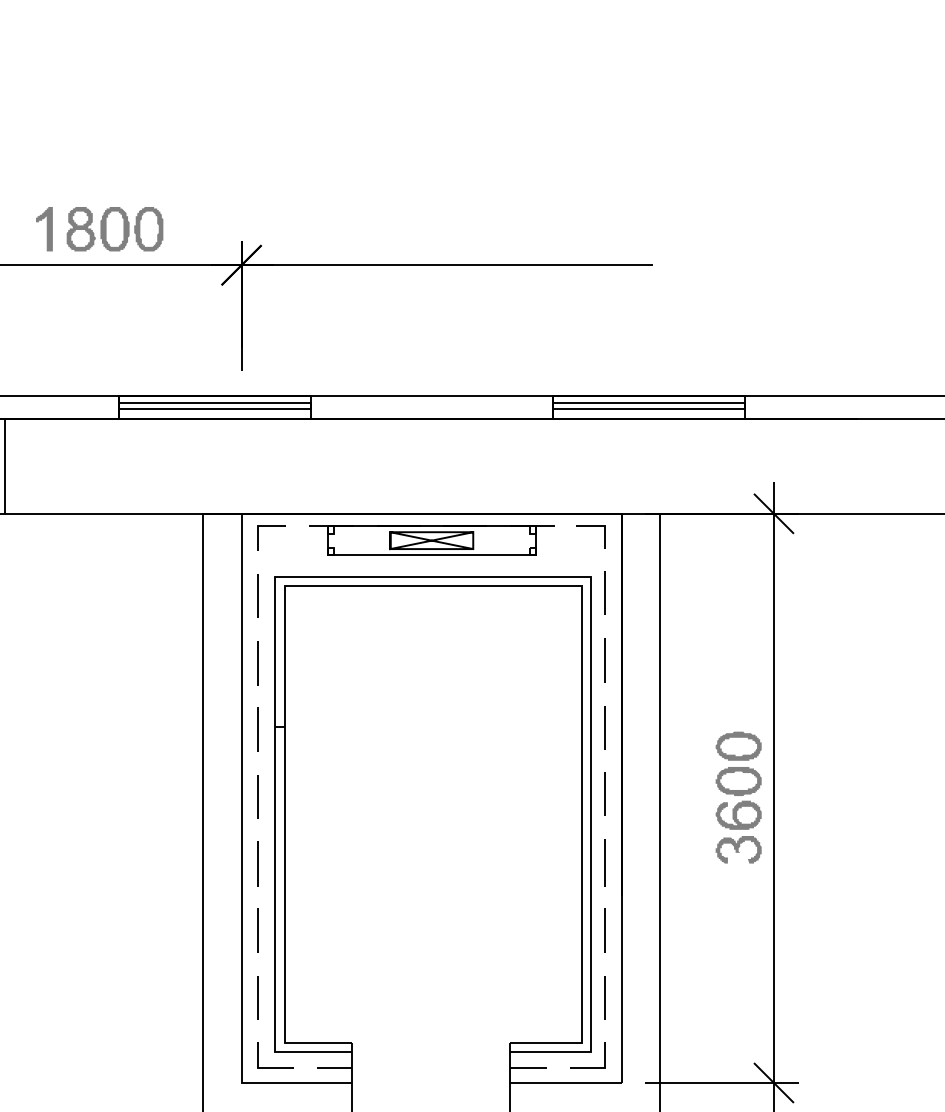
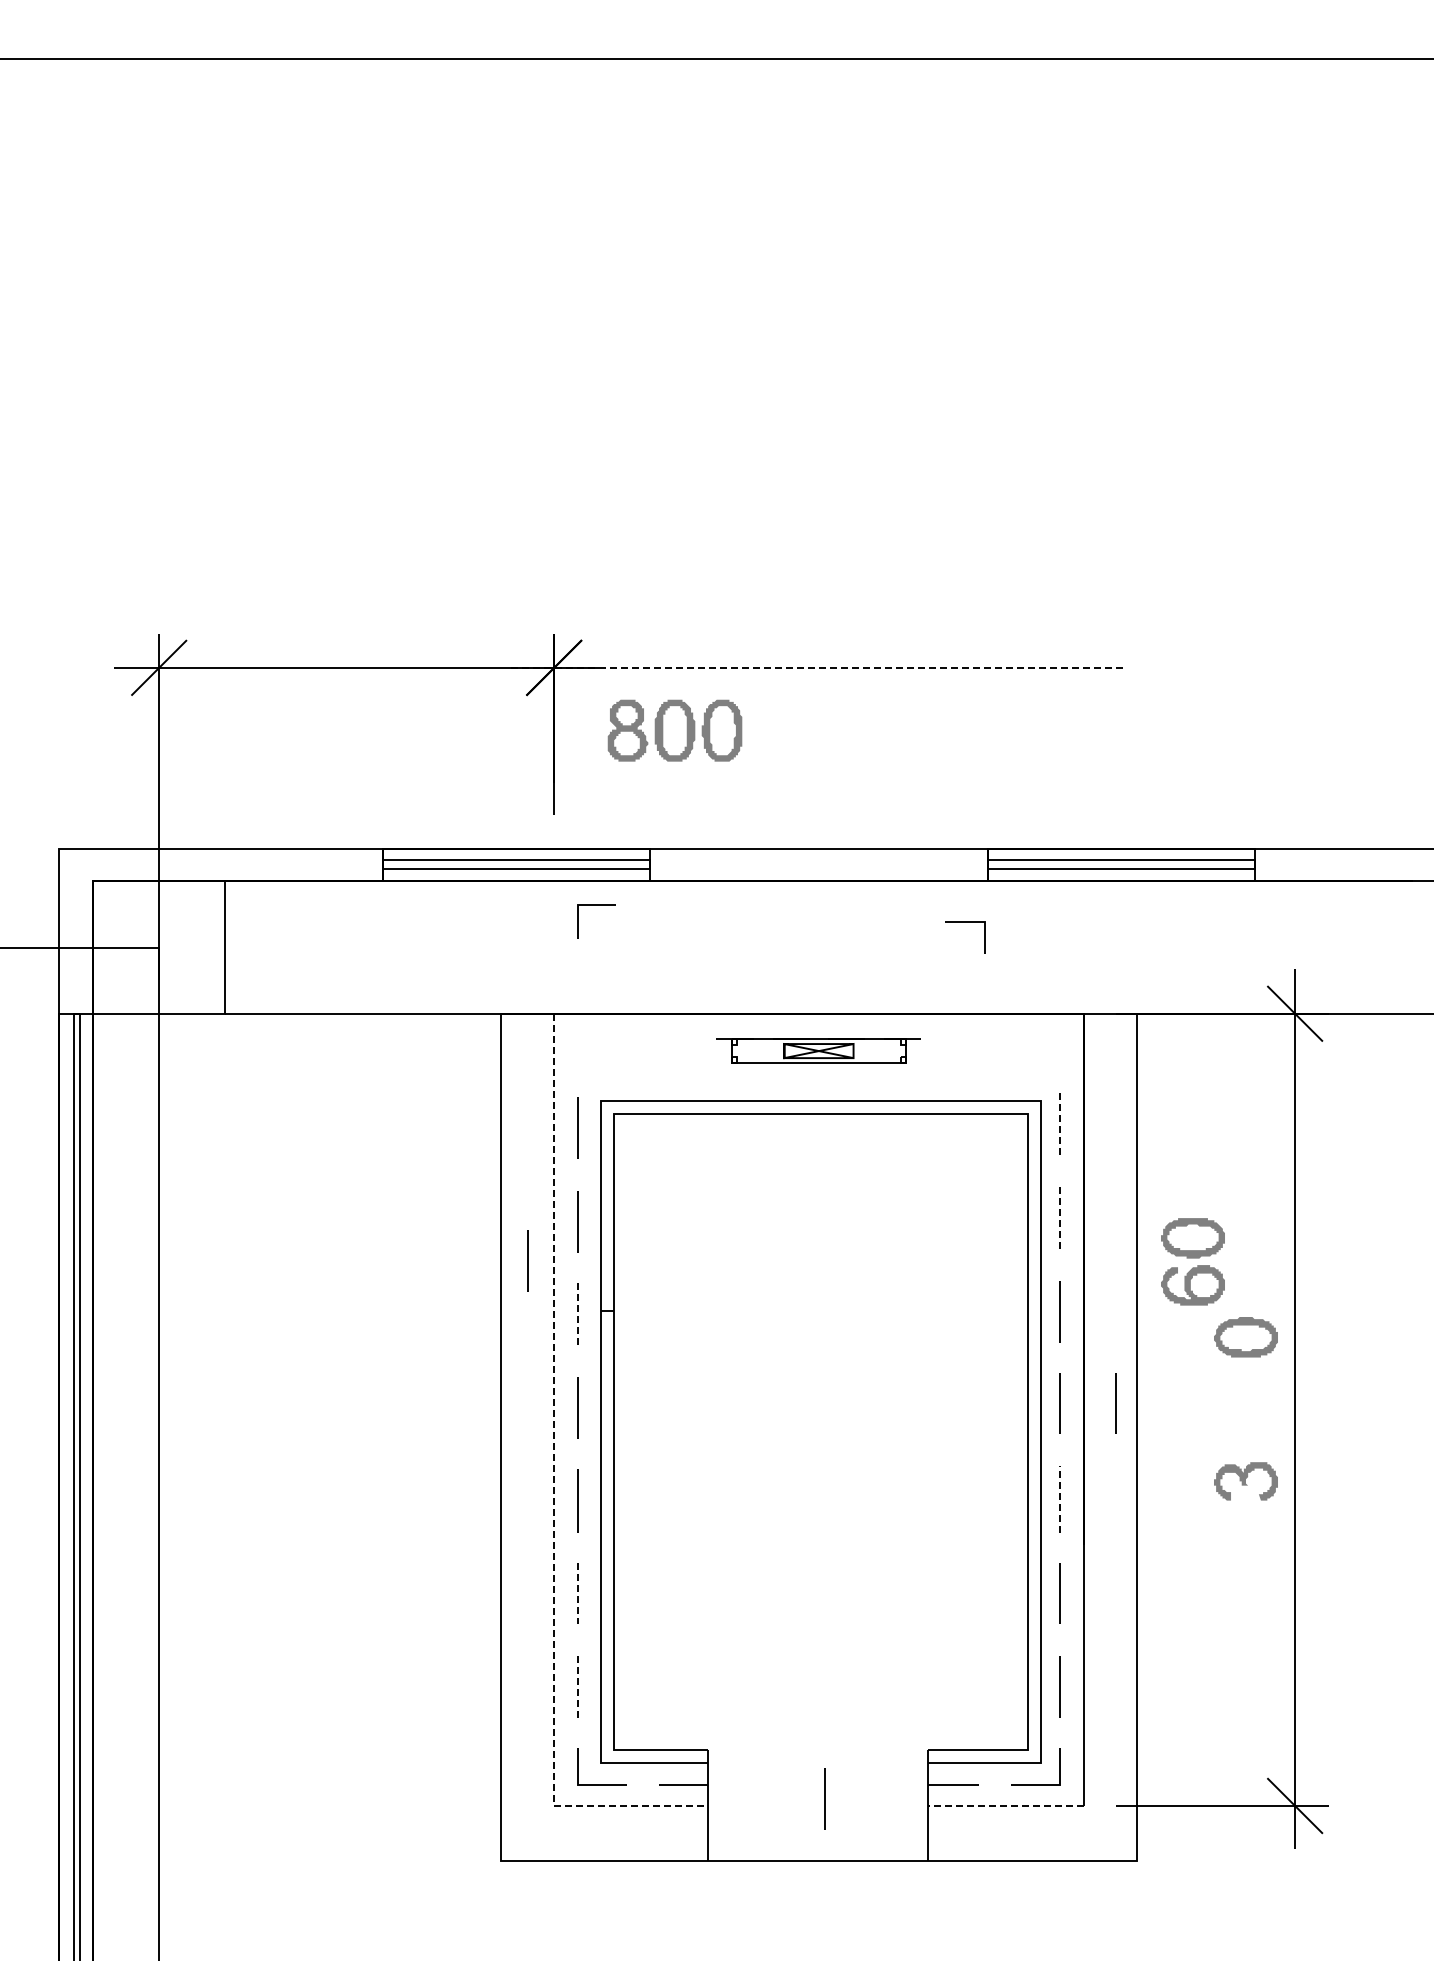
fill: (44, 229) -> (279, 617), removed
part: (115, 229) -> (675, 730), moved
line: (432, 265) -> (819, 667), solid -> dashed
line: (272, 526) -> (596, 905), moved
line: (591, 526) -> (965, 922), moved
part: (431, 540) -> (818, 1050), size x0.6
line: (605, 592) -> (1060, 1123), solid -> dashed
line: (605, 660) -> (1060, 1217), solid -> dashed
line: (222, 691) -> (527, 1260), added
line: (258, 729) -> (577, 1313), solid -> dashed
line: (644, 793) -> (1115, 1403), added
part: (738, 798) -> (1192, 1261), moved
line: (241, 854) -> (554, 1487), solid -> dashed
line: (605, 862) -> (1060, 1499), solid -> dashed
line: (258, 930) -> (577, 1593), solid -> dashed
line: (258, 997) -> (577, 1687), solid -> dashed
line: (435, 1077) -> (824, 1798), added
line: (565, 1082) -> (1005, 1805), solid -> dashed

